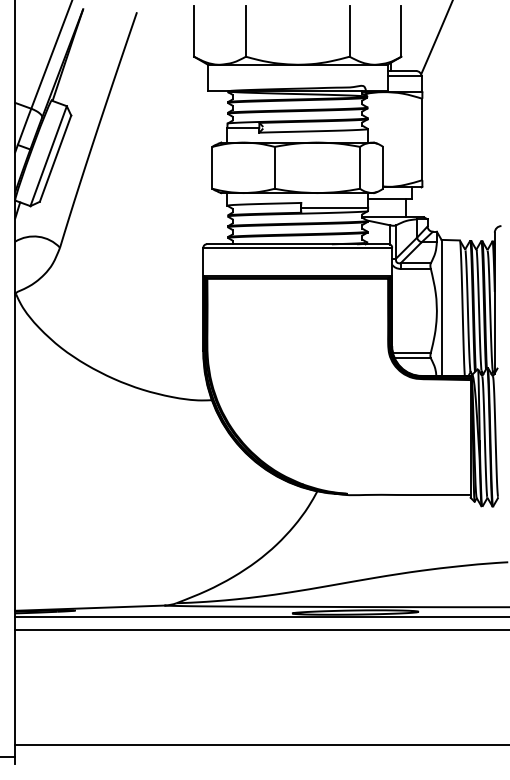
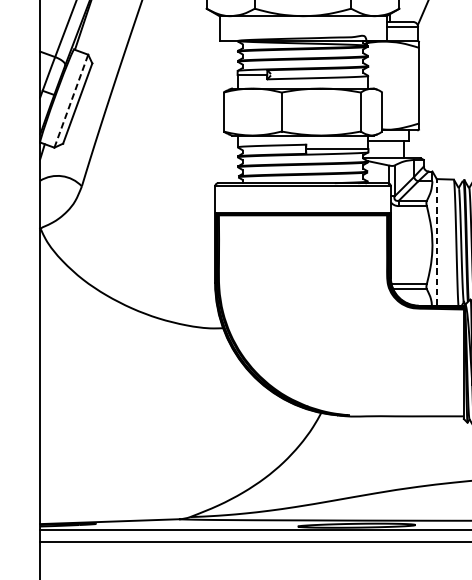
line: (48, 155) -> (71, 100), solid -> dashed
line: (441, 307) -> (436, 241), solid -> dashed

